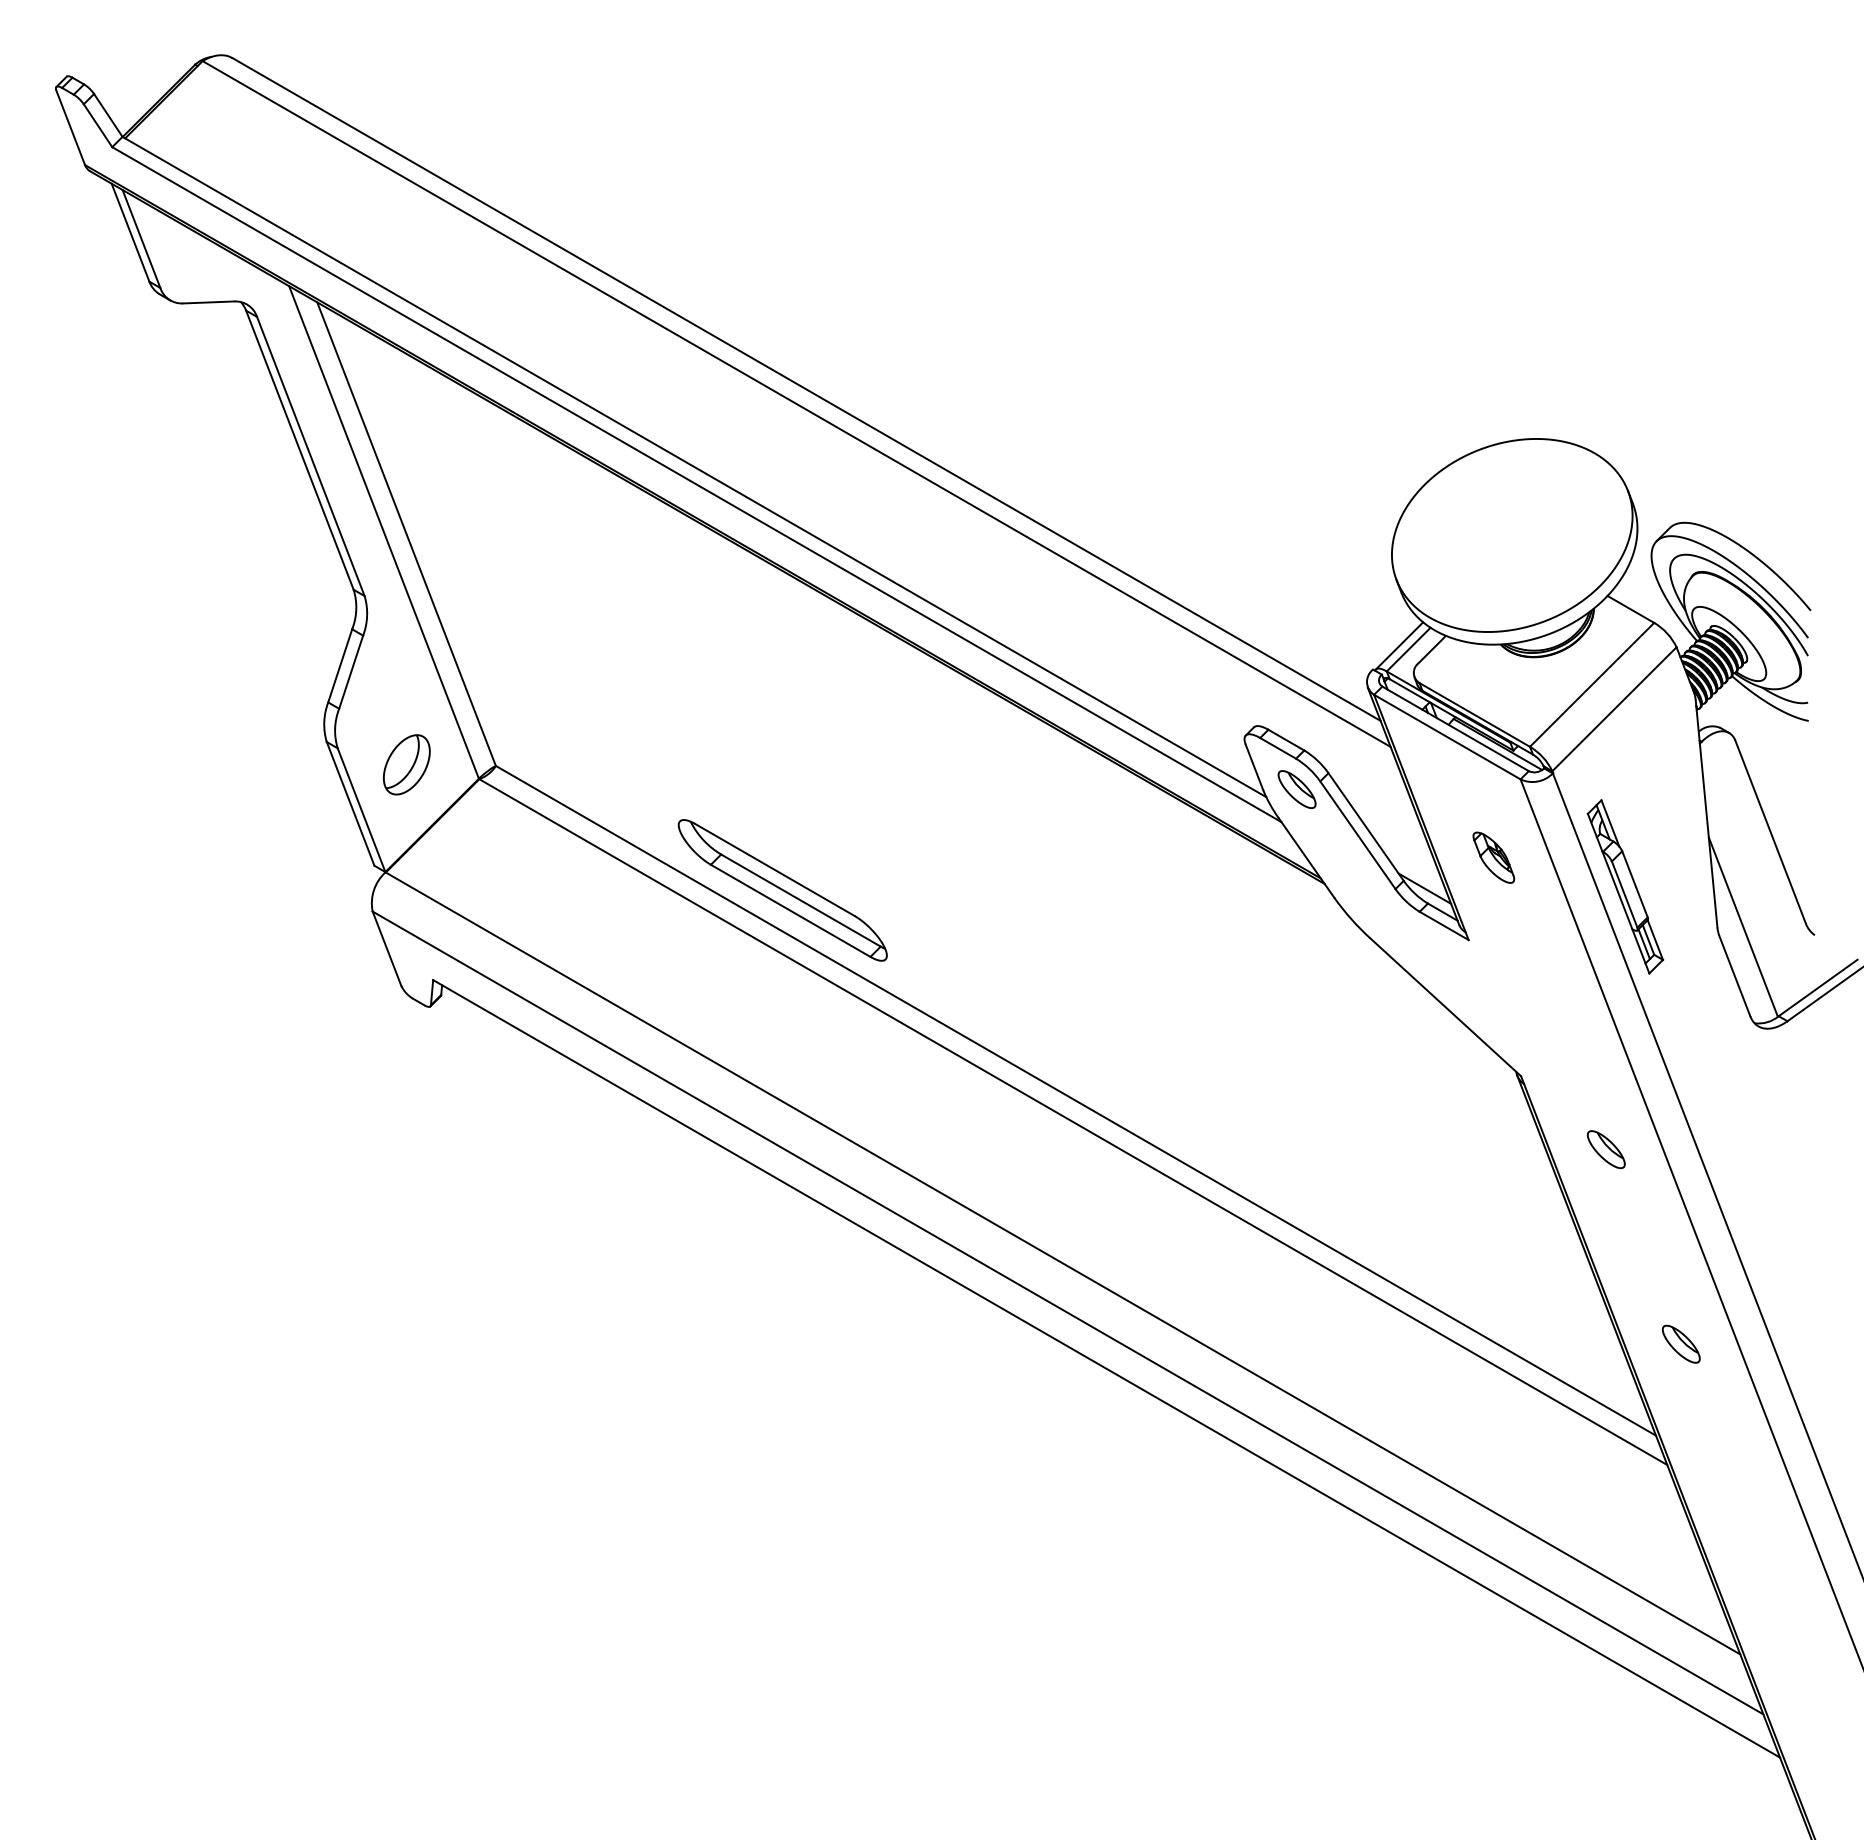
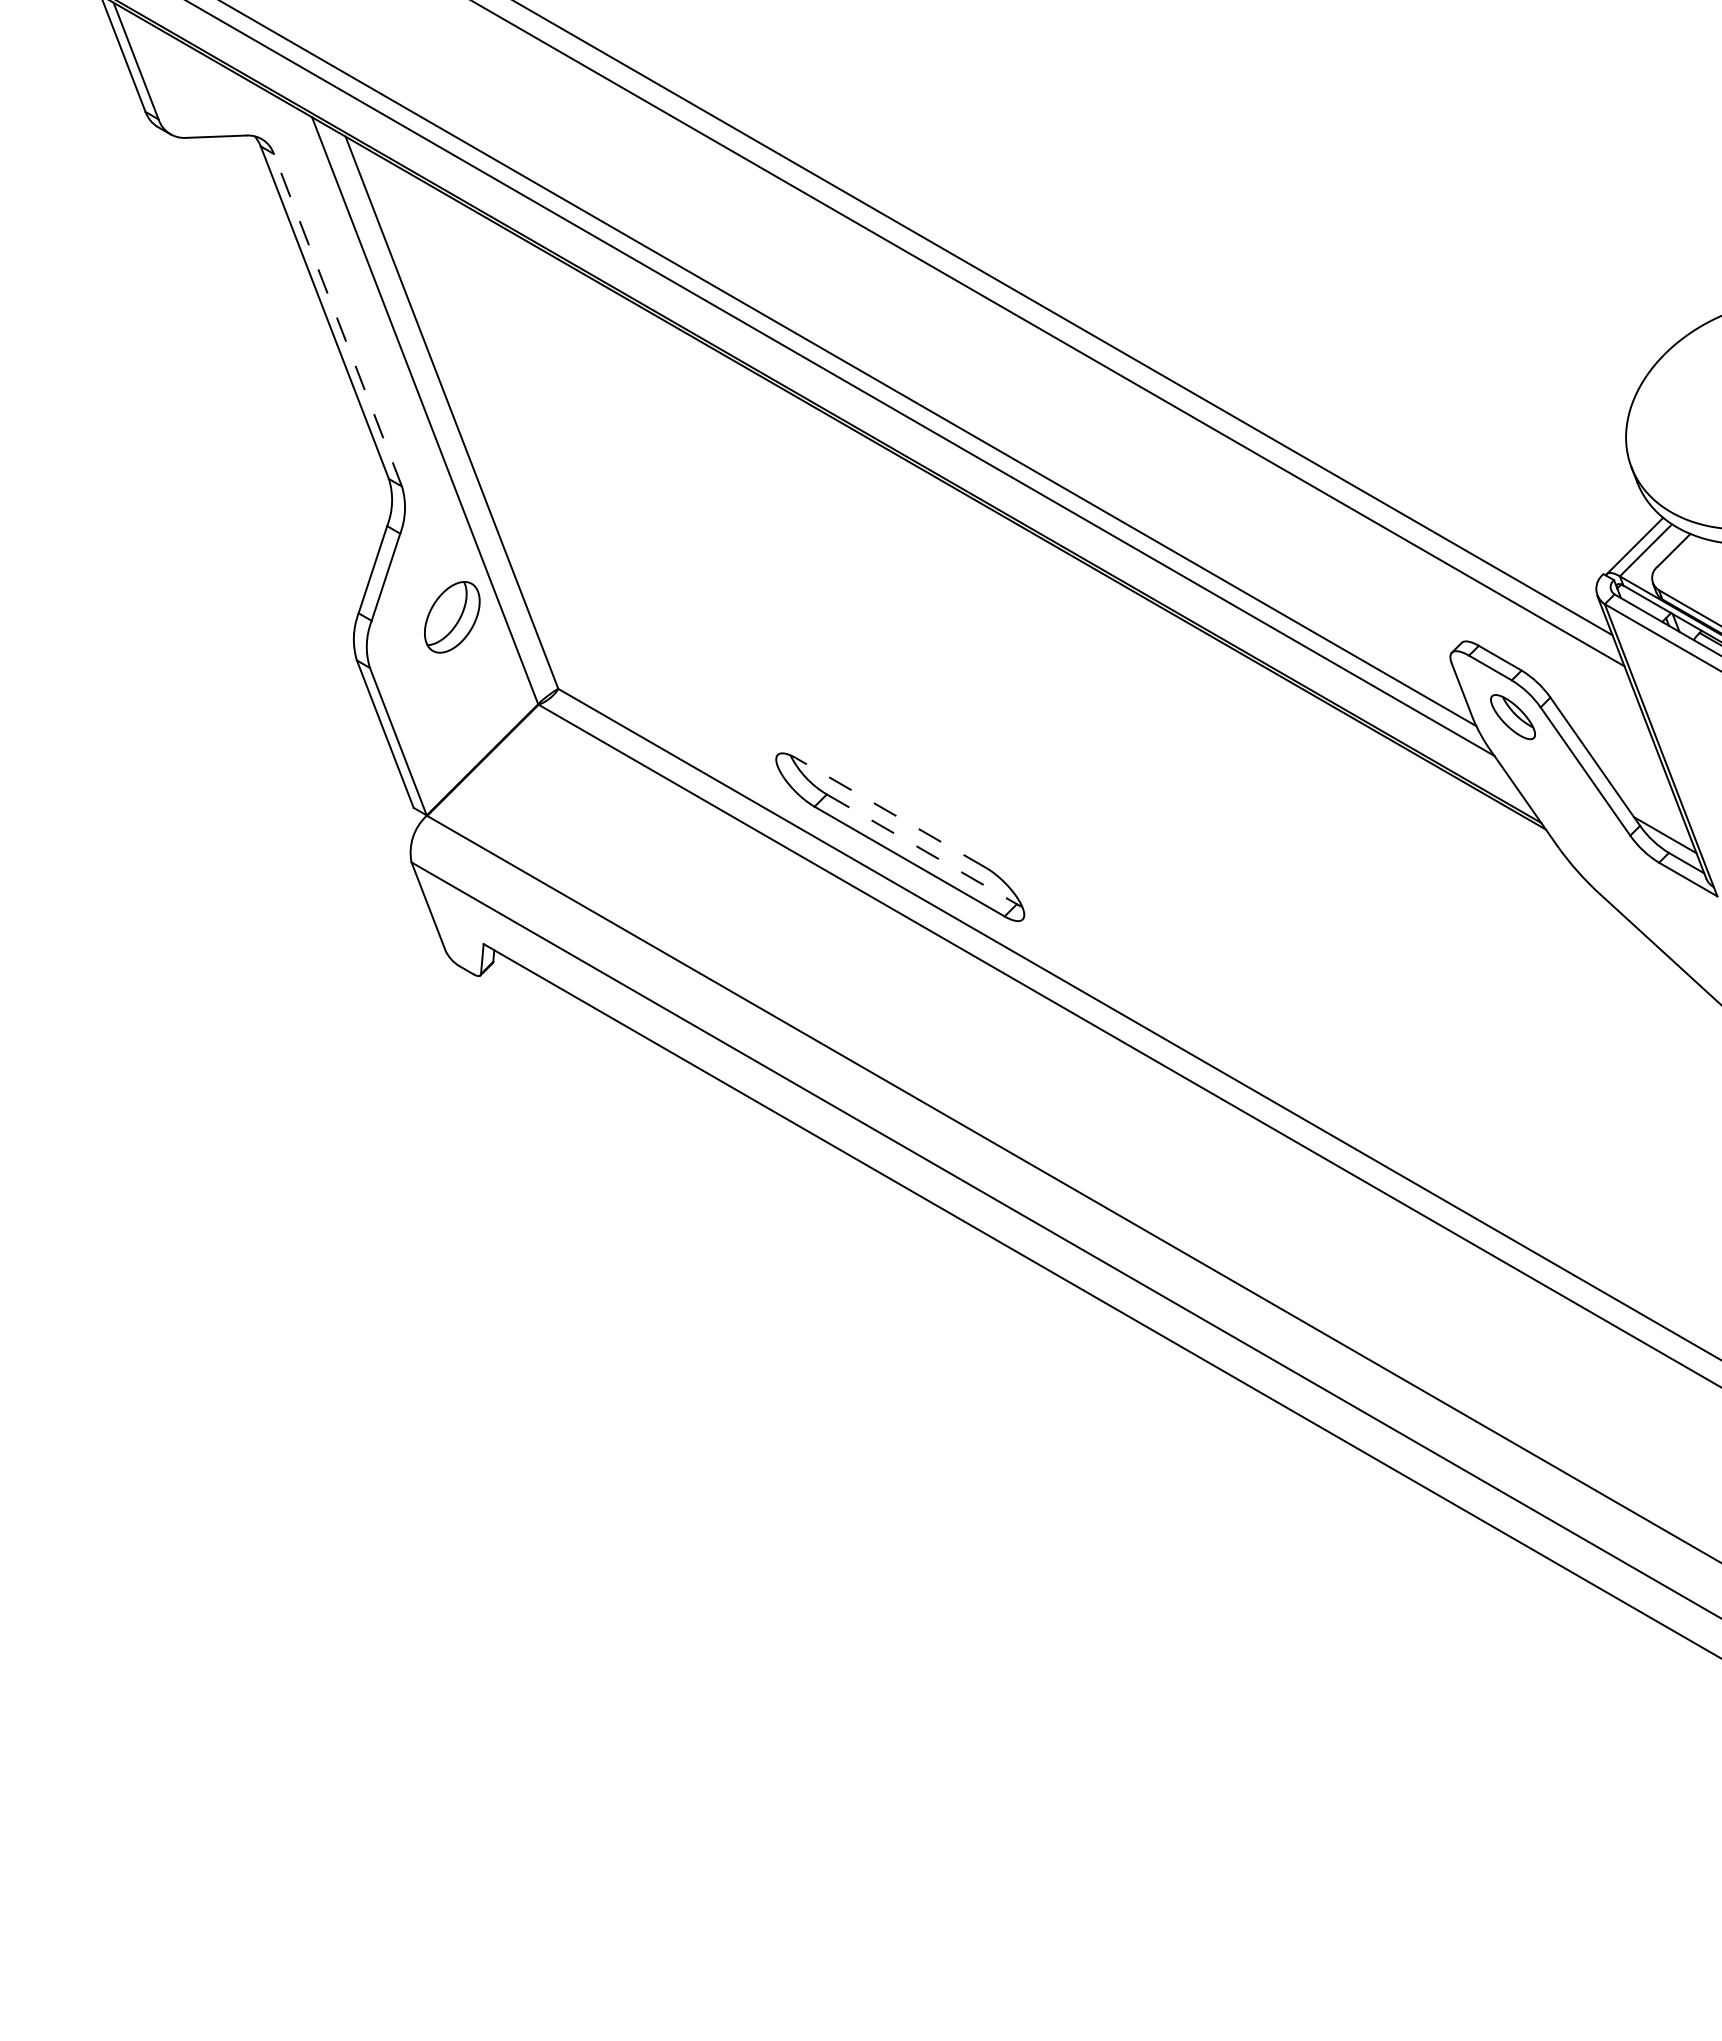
line: (310, 456) -> (337, 320), solid -> dashed
part: (406, 764) -> (451, 616), moved
line: (774, 869) -> (890, 812), solid -> dashed
line: (801, 900) -> (922, 849), solid -> dashed

